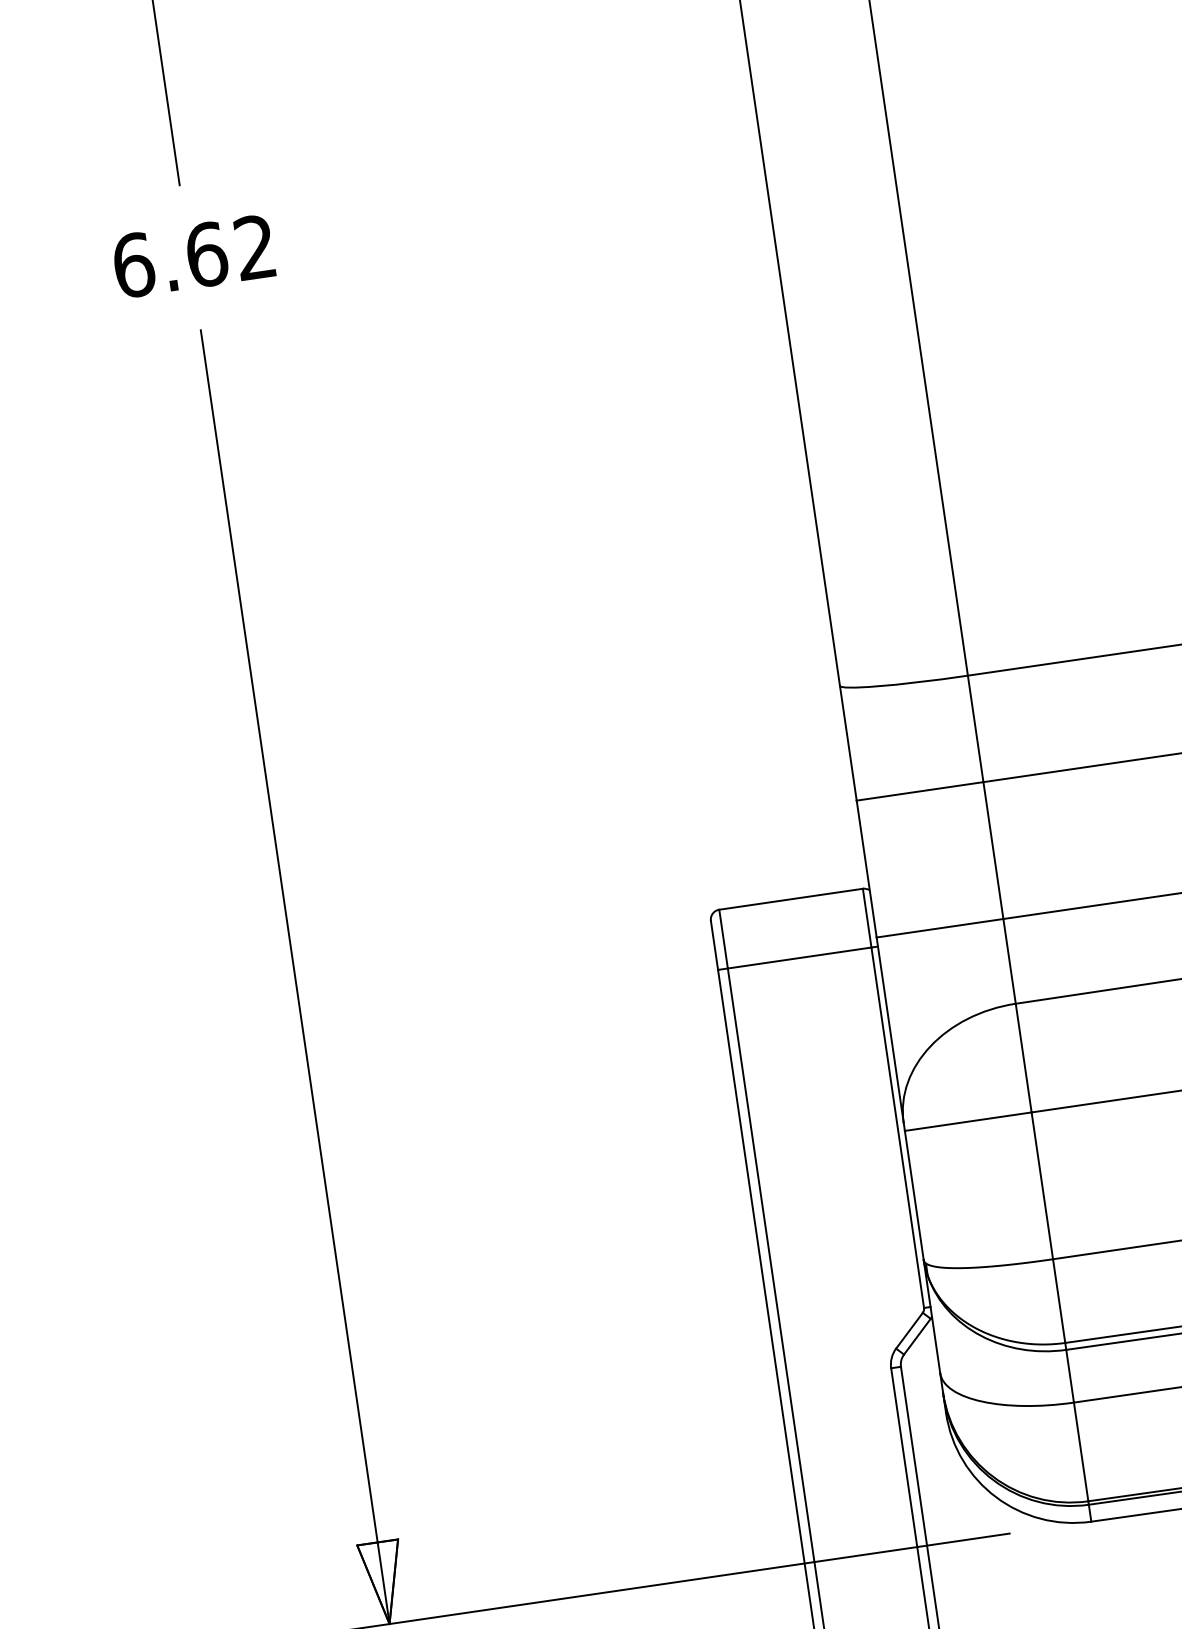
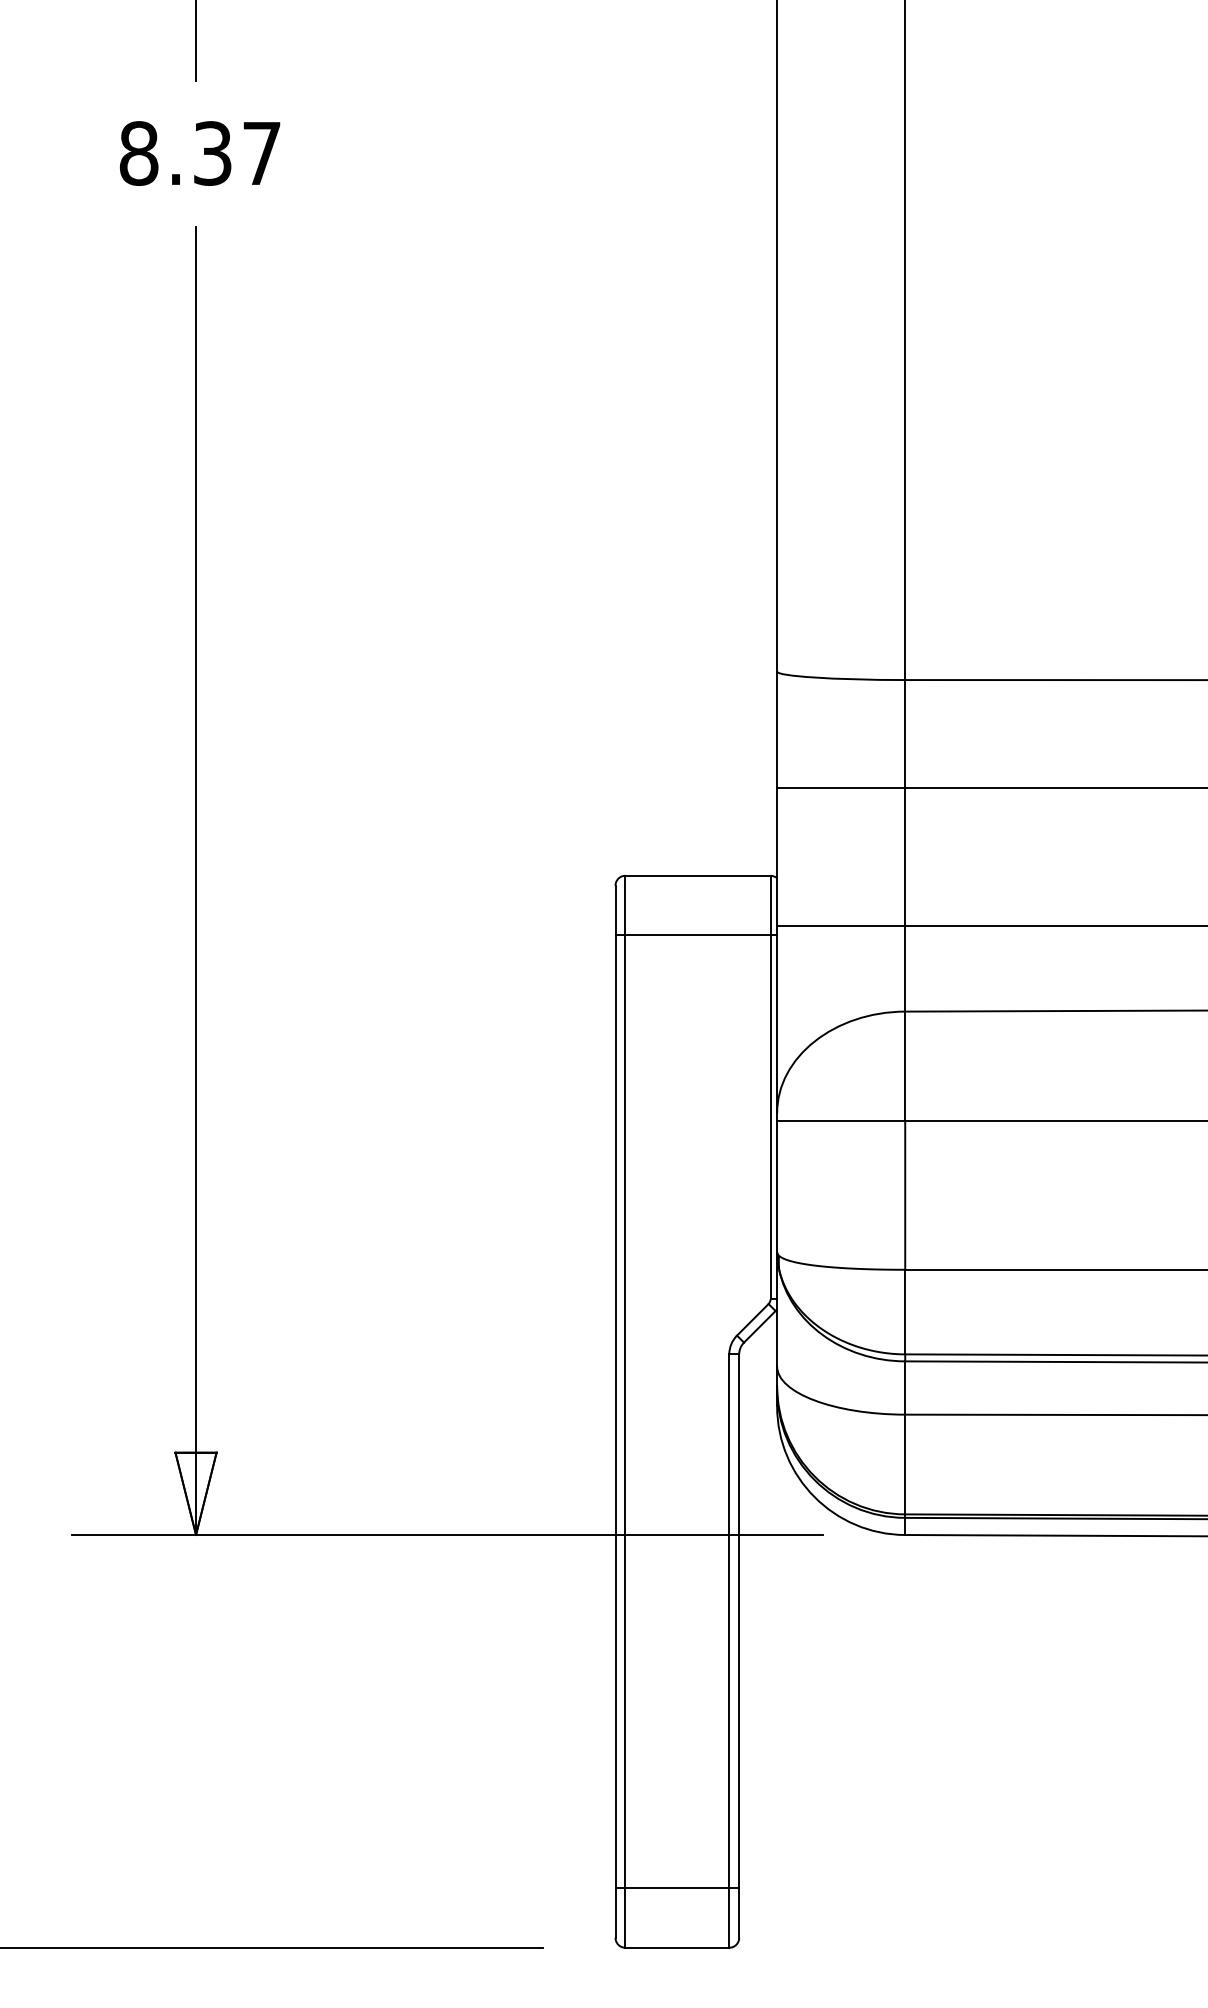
text: (193, 256) -> (199, 153), 6.62 -> 8.37

